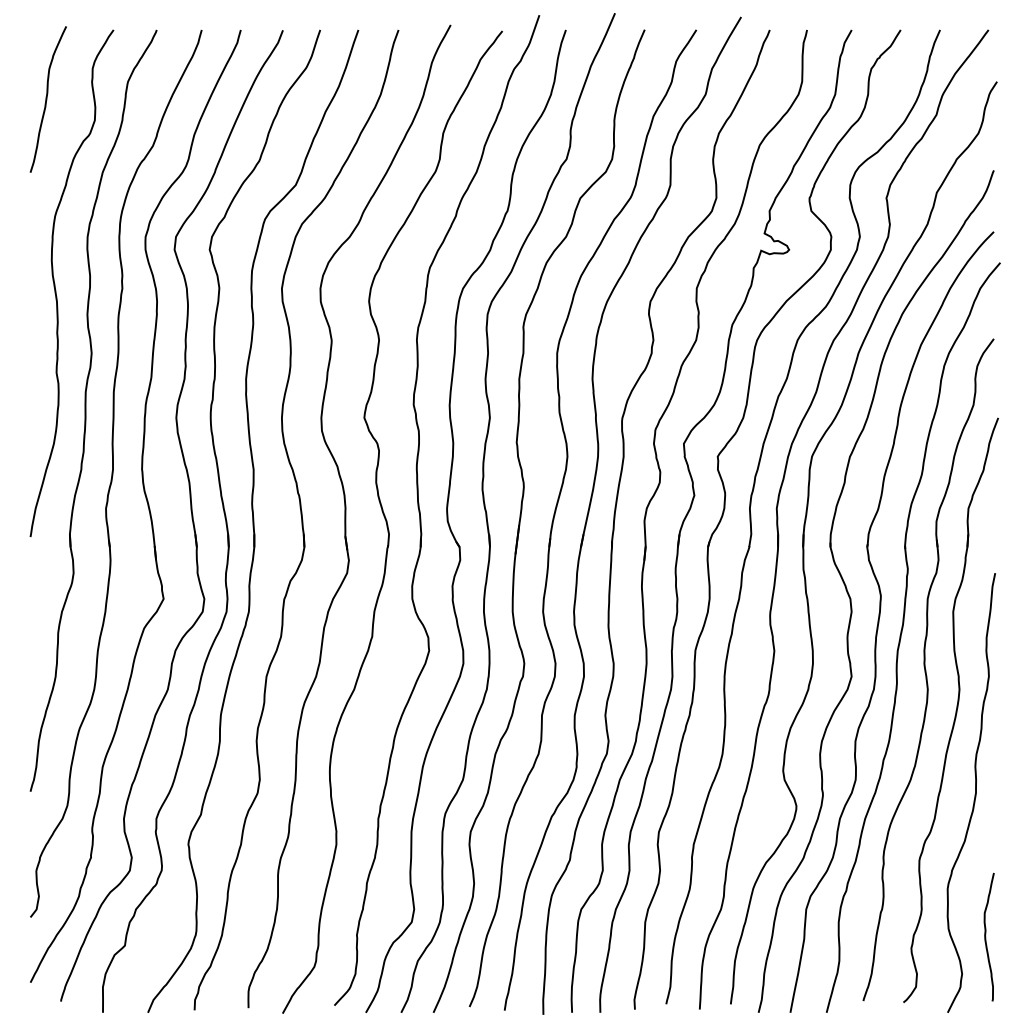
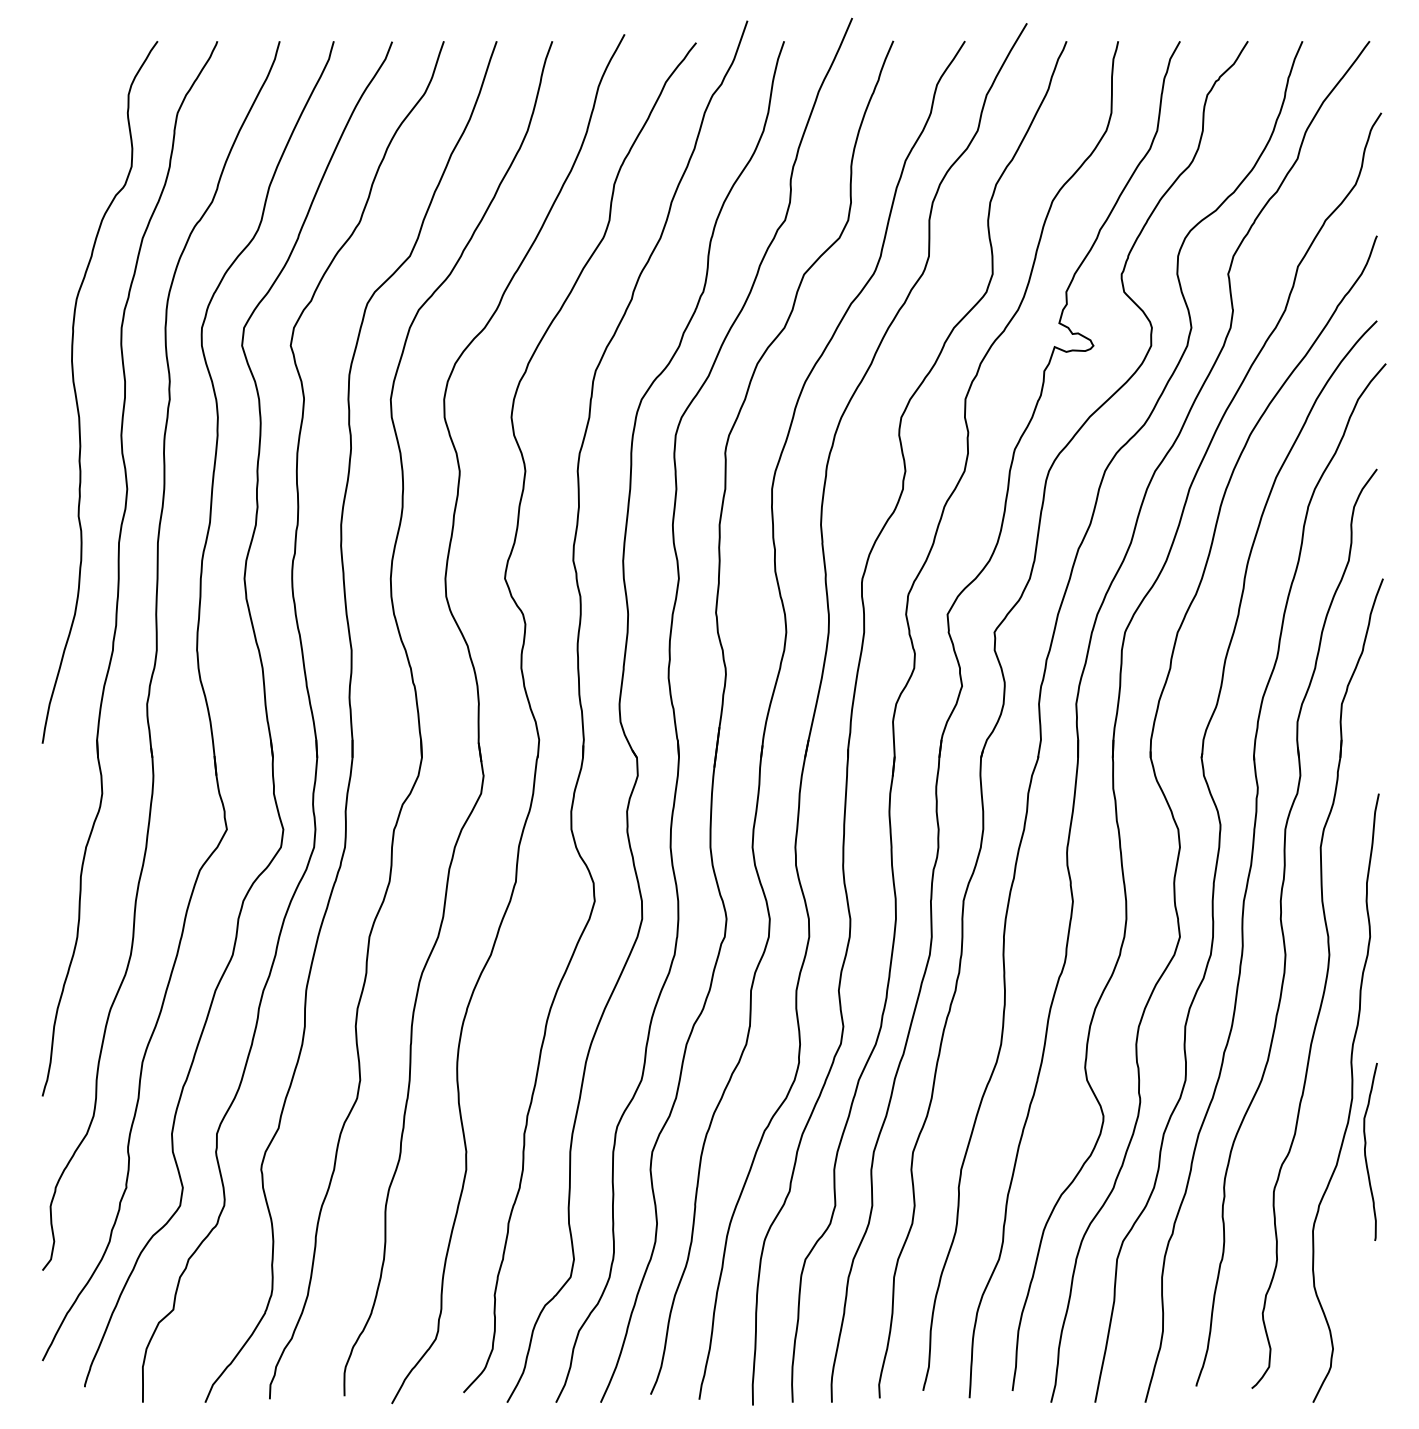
curve: (47, 99) -> (65, 137), removed
curve: (985, 936) -> (1365, 1151), moved

